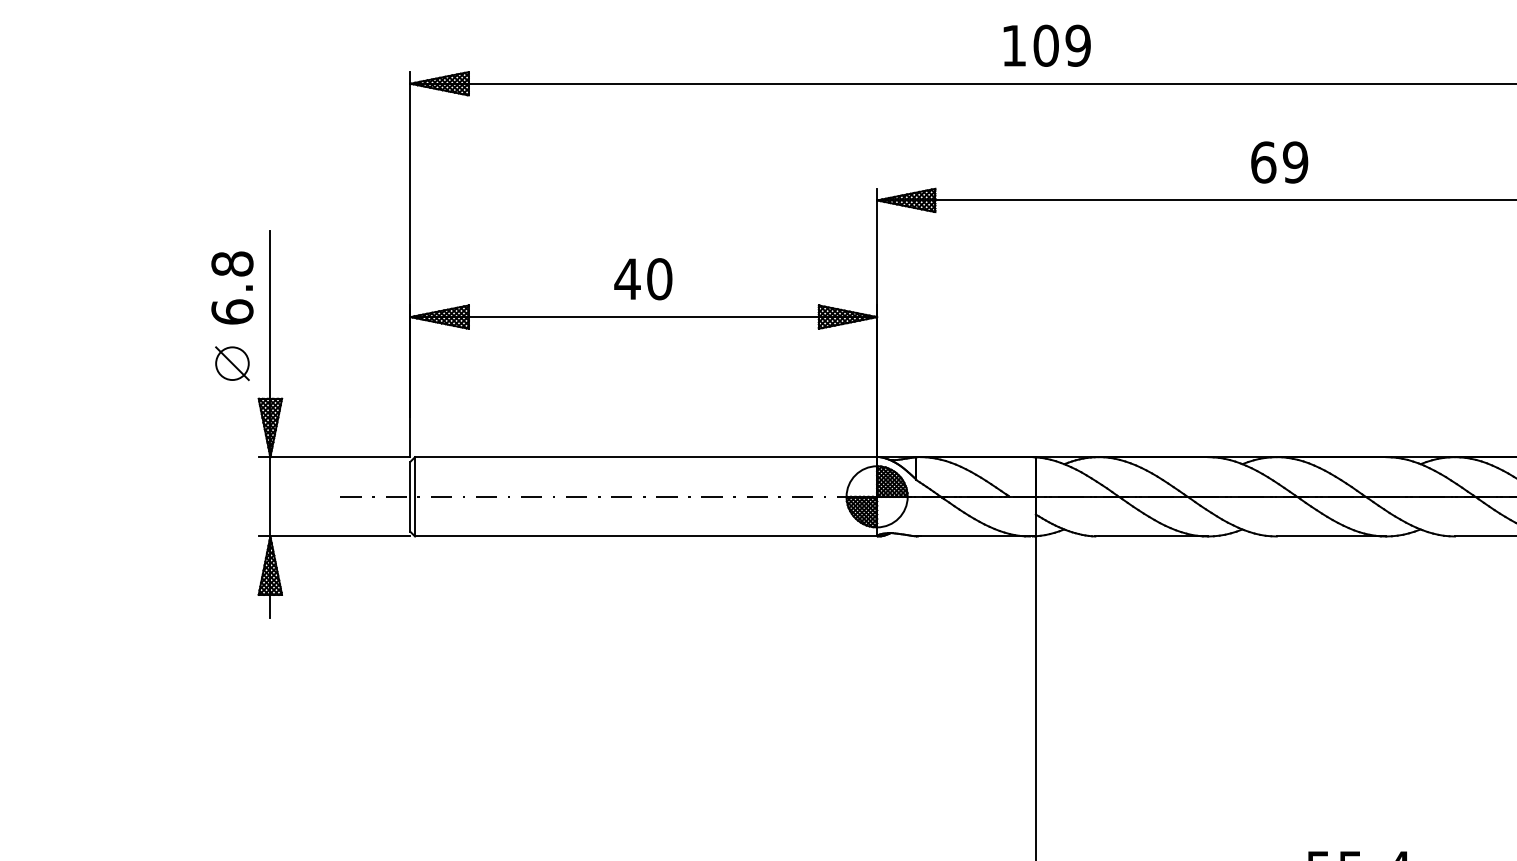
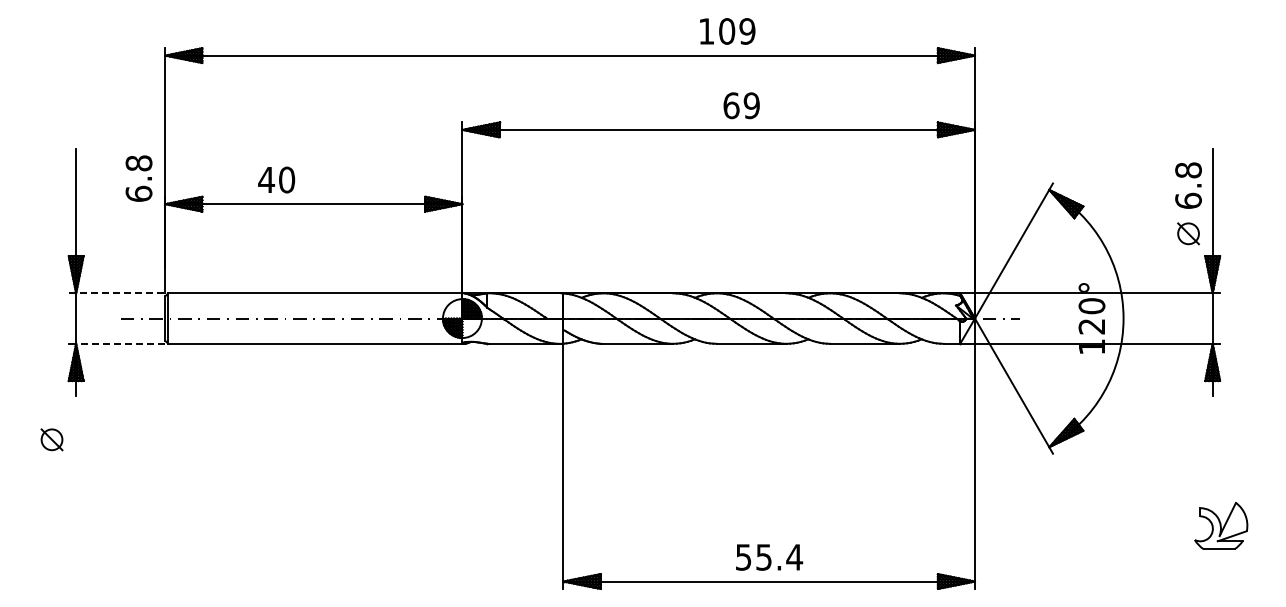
text: (1046, 45) -> (727, 31), moved
text: (1279, 162) -> (741, 105), moved
text: (643, 278) -> (276, 179), moved
text: (231, 287) -> (138, 178), moved
part: (231, 363) -> (51, 439), moved
line: (335, 457) -> (117, 293), solid -> dashed
line: (340, 535) -> (120, 343), solid -> dashed

